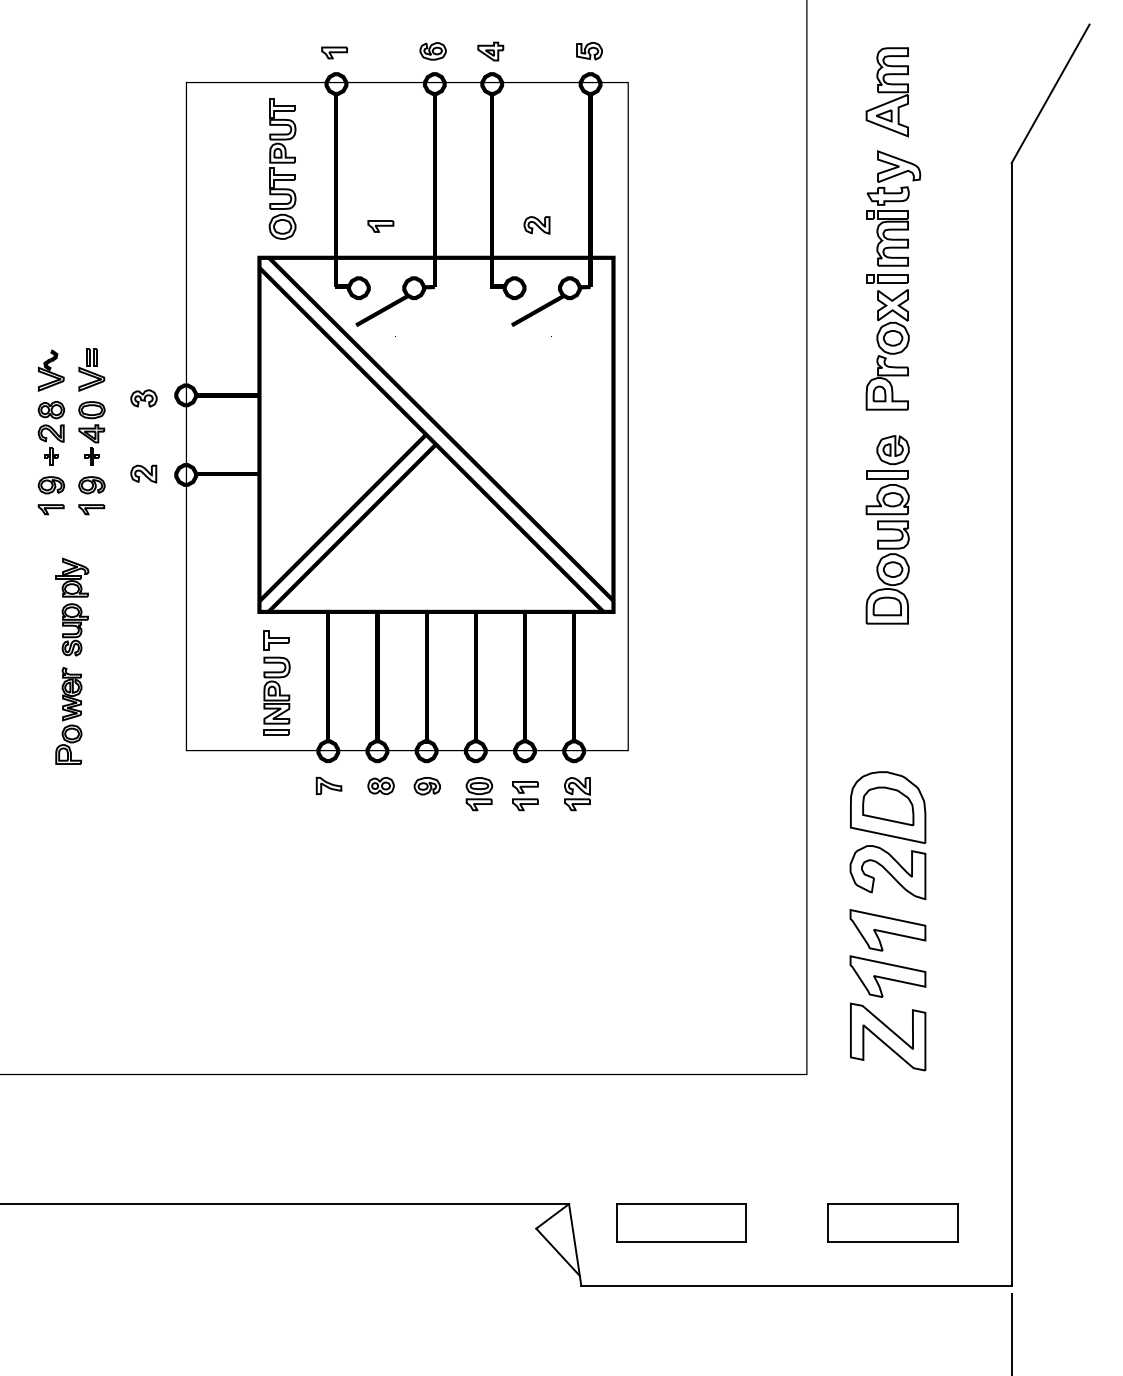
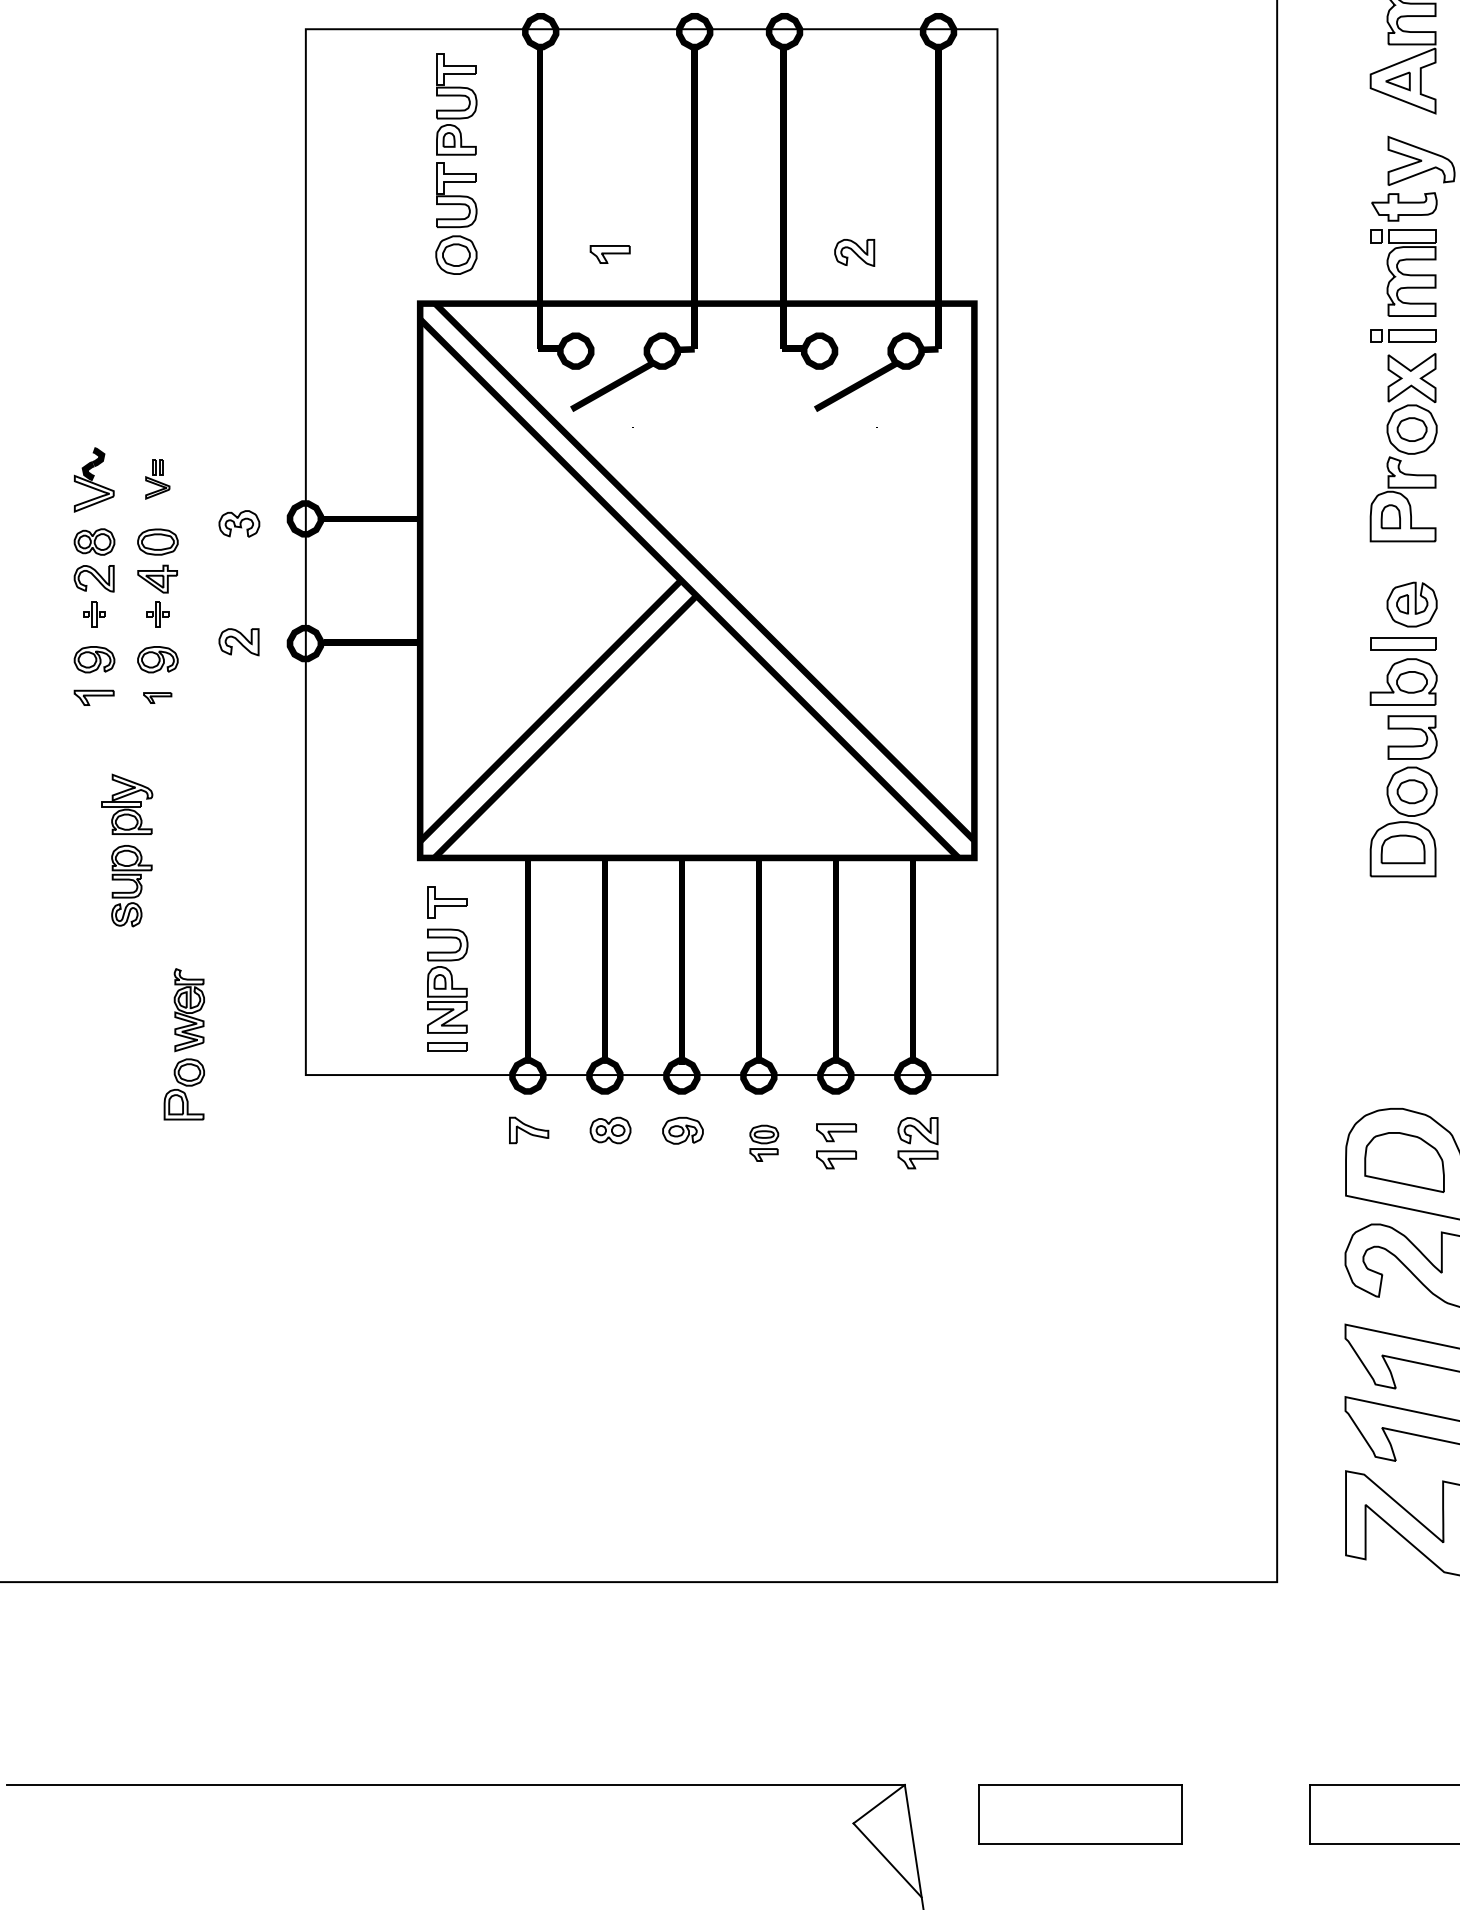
part: (91, 369) -> (157, 478), size x0.6
part: (91, 509) -> (157, 697), size x0.7
part: (68, 715) -> (183, 1043), moved
part: (478, 794) -> (763, 1143), size x0.7

